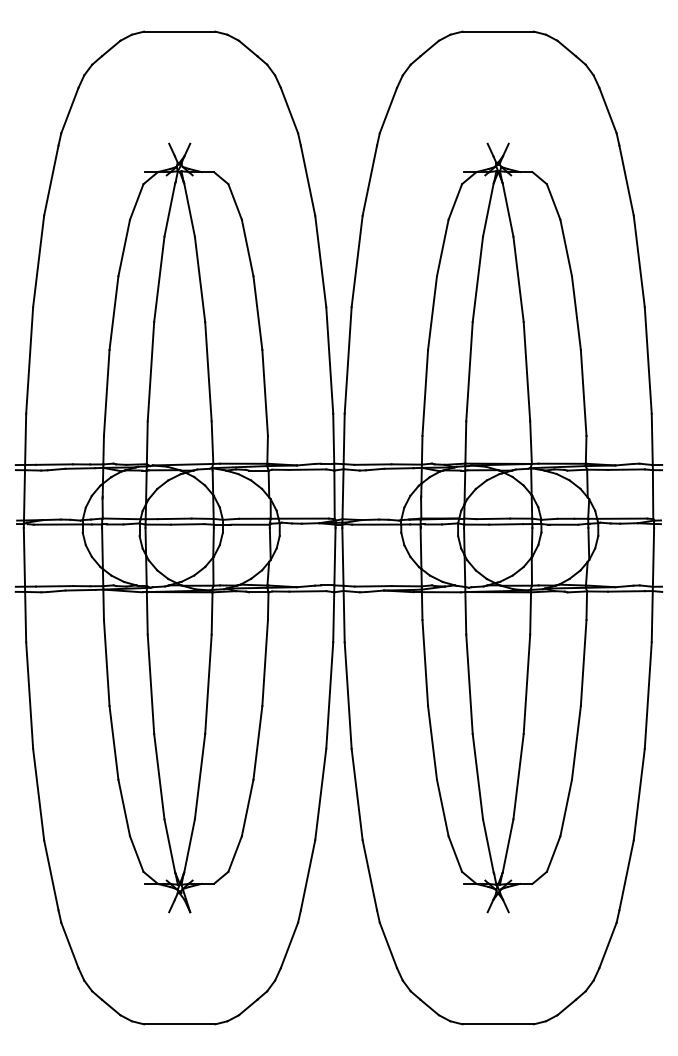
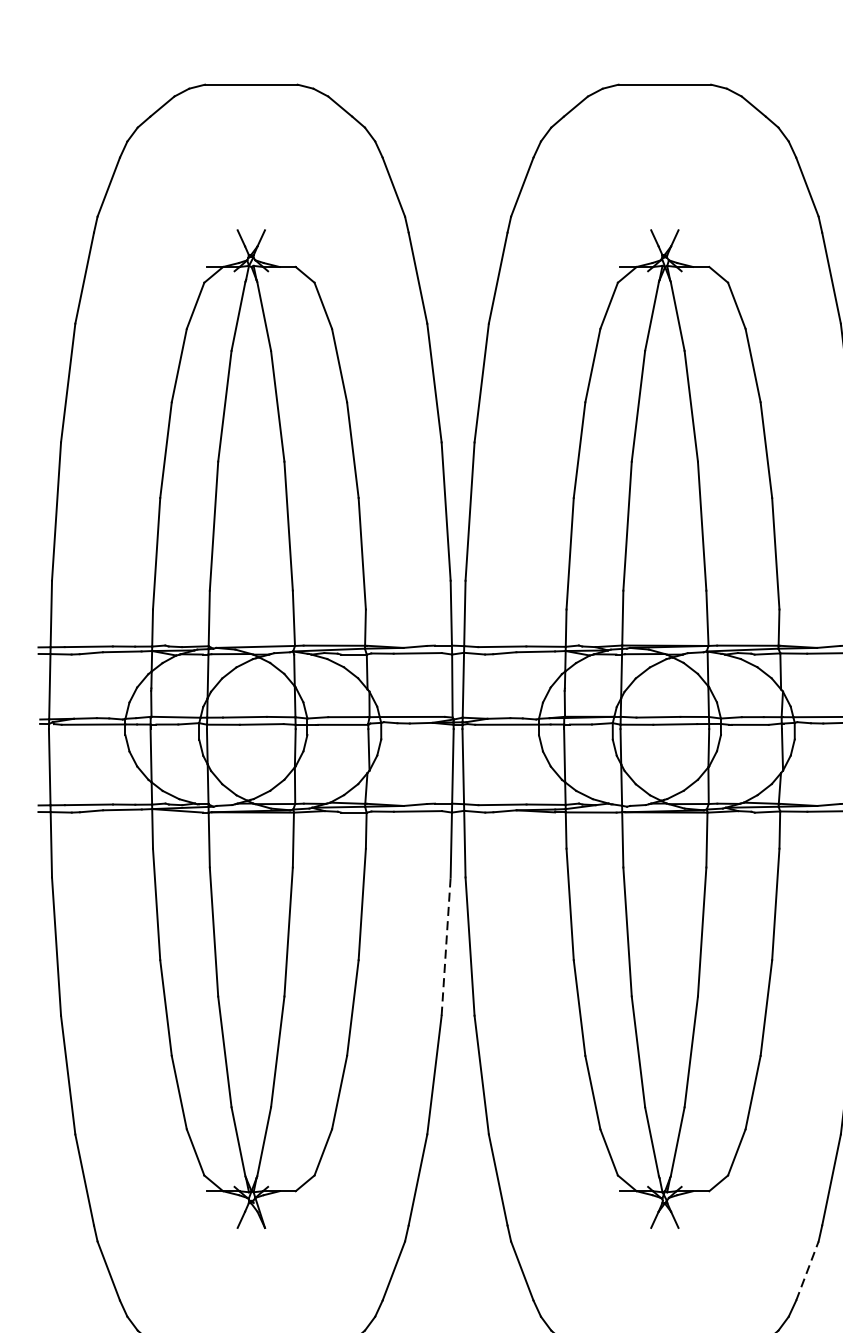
line: (329, 695) -> (445, 946), solid -> dashed
line: (608, 944) -> (808, 1269), solid -> dashed

